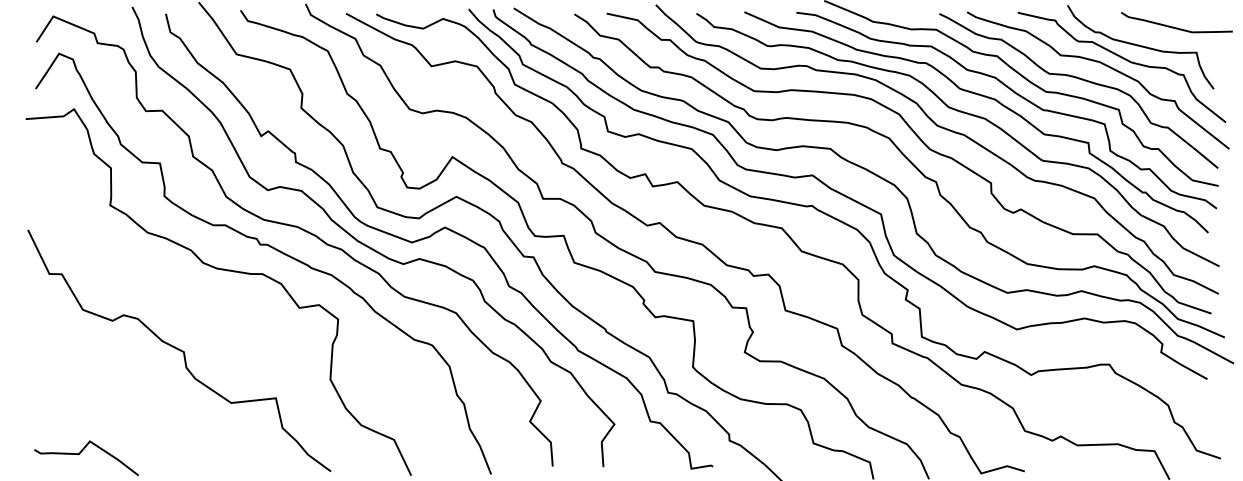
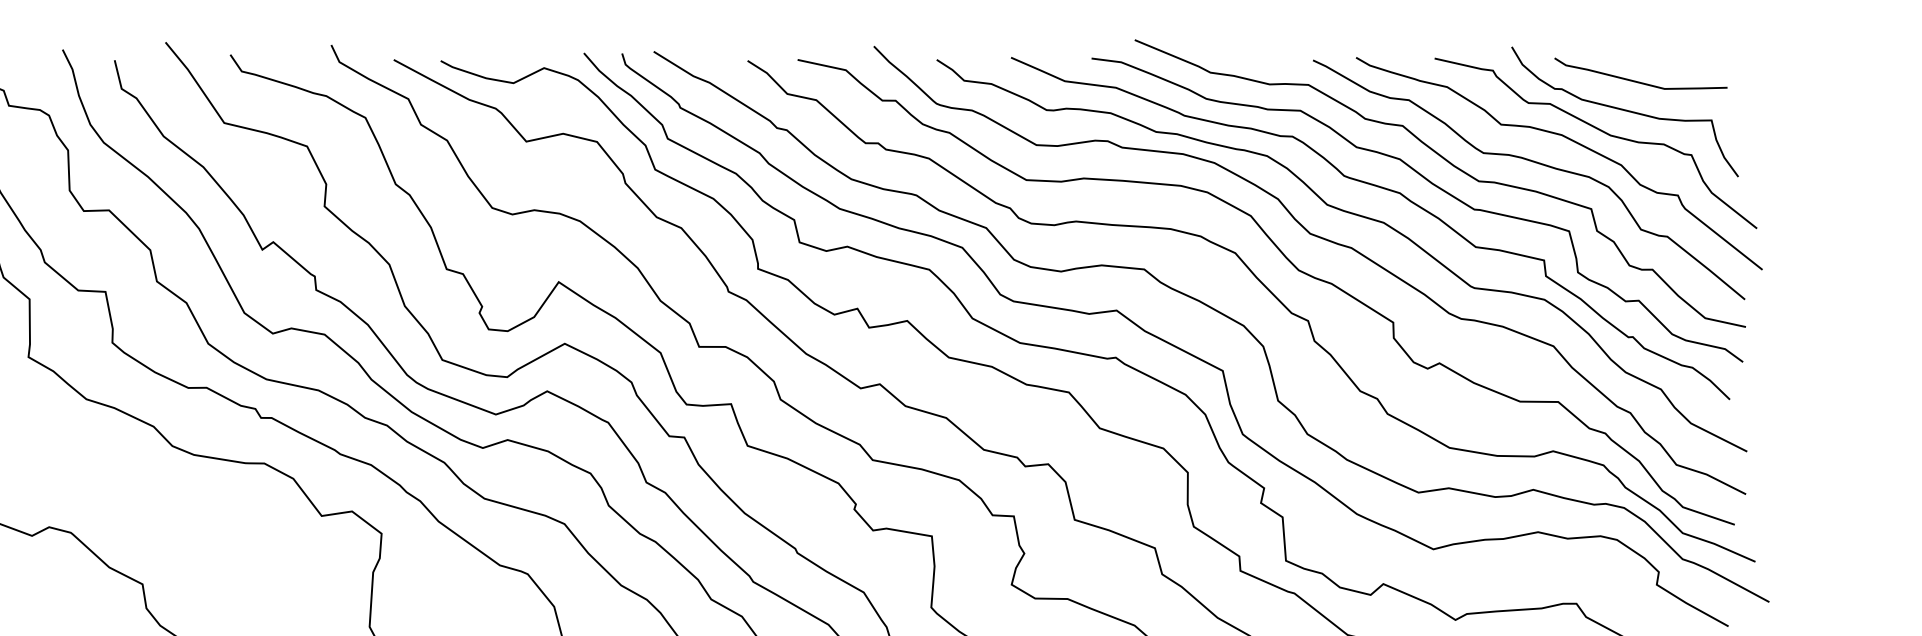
curve: (1173, 26) -> (1635, 79), moved

